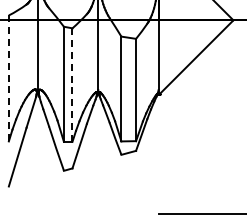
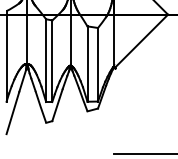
line: (8, 78) -> (6, 56), dashed -> solid
line: (72, 85) -> (52, 61), dashed -> solid

